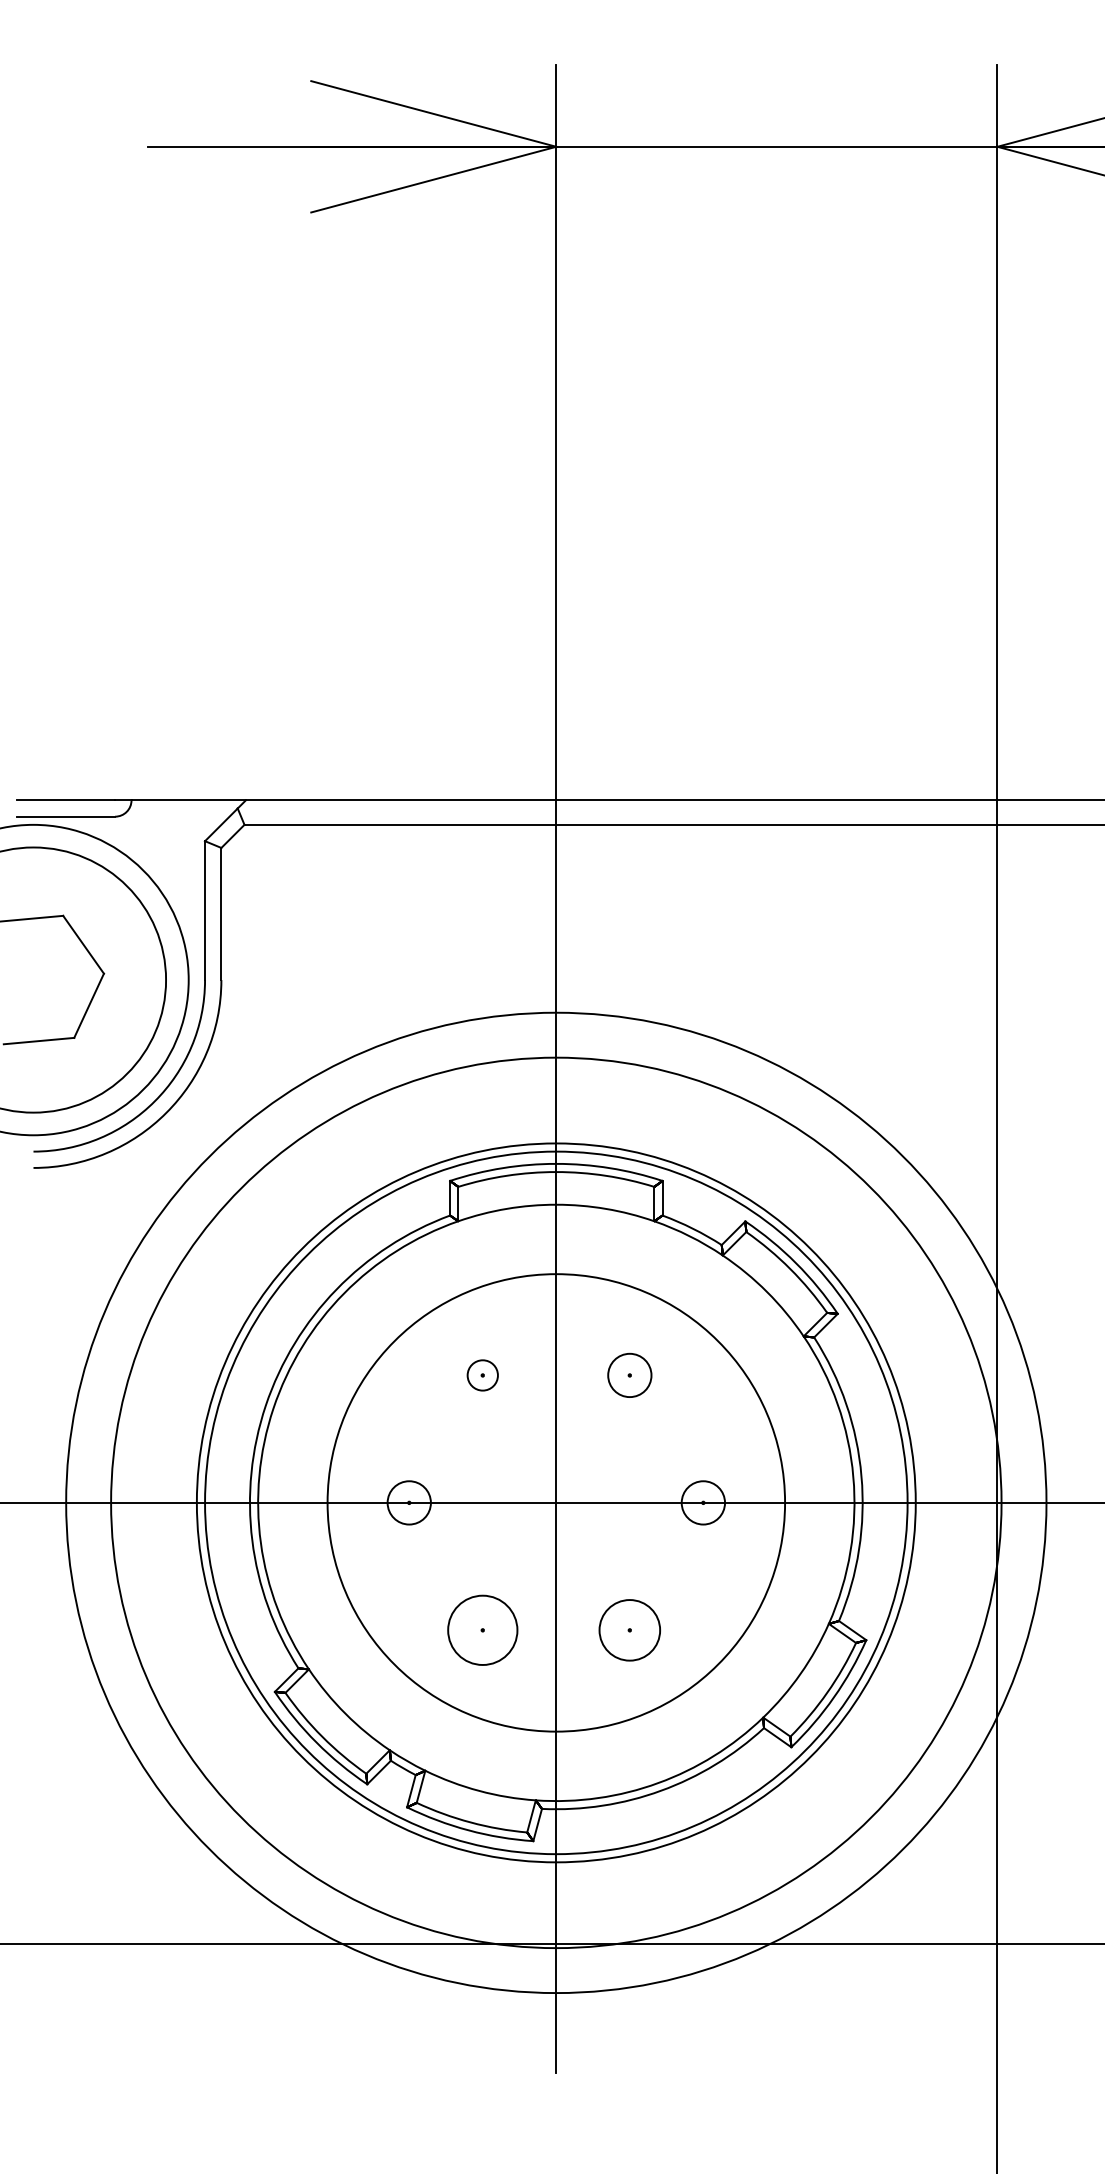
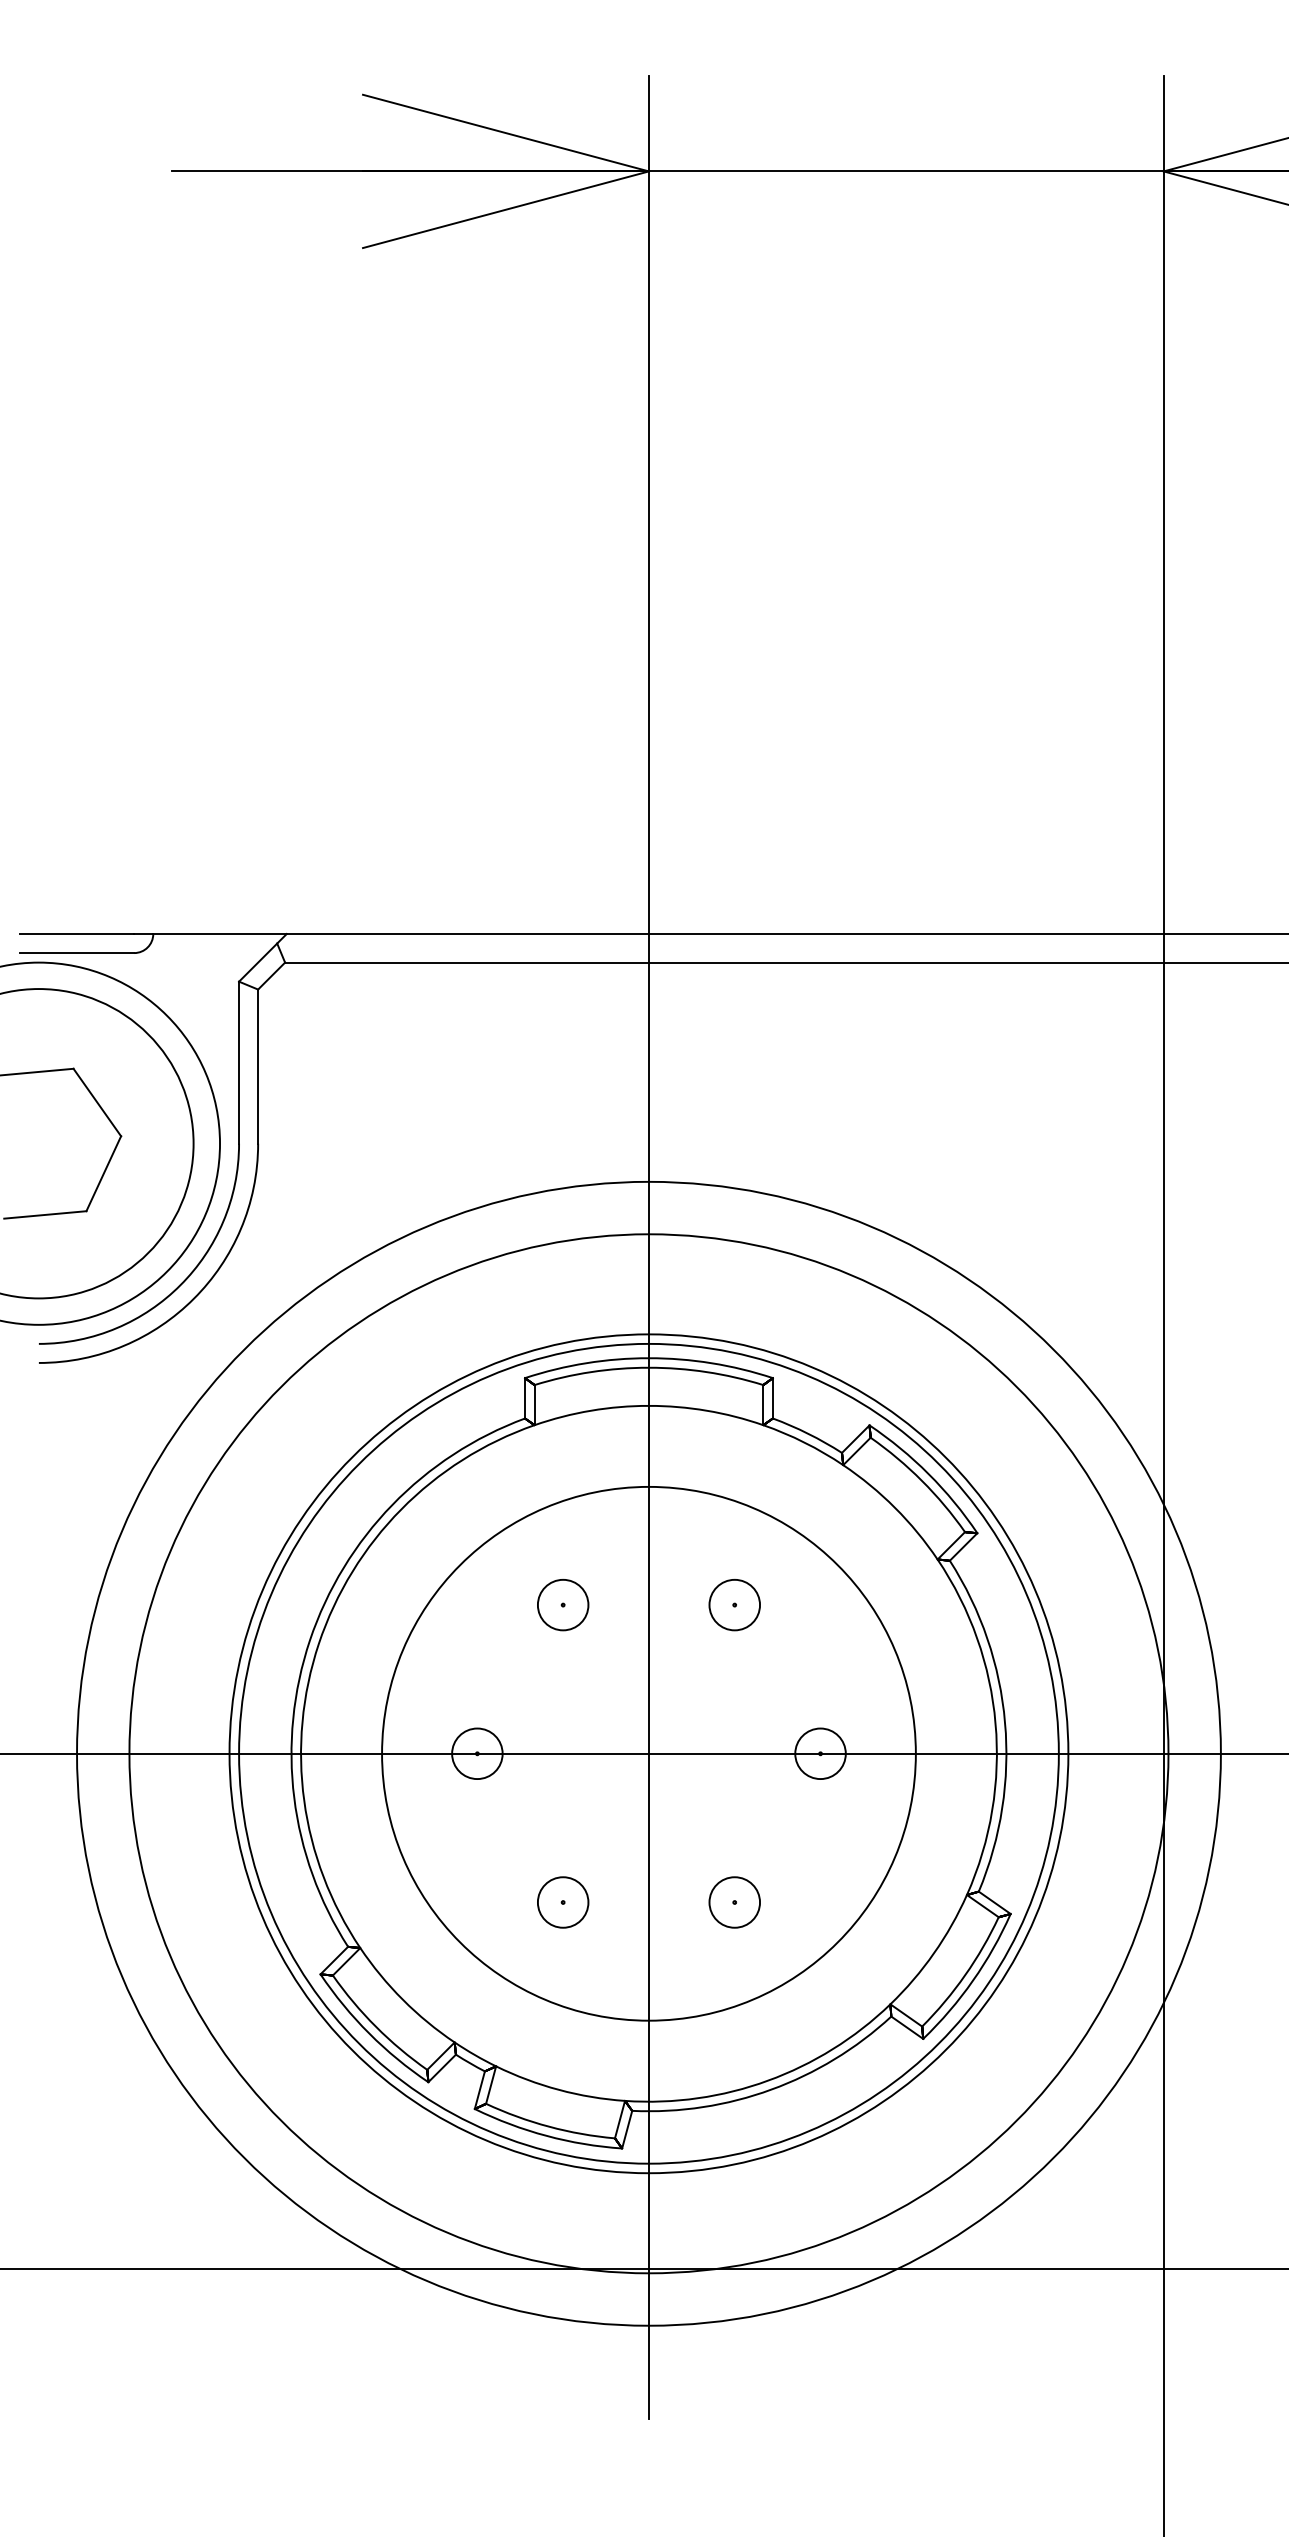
circle: (482, 1374) -> (562, 1604), size x1.43
circle: (482, 1630) -> (562, 1902), size x0.62
circle: (629, 1630) -> (734, 1902), size x0.71

